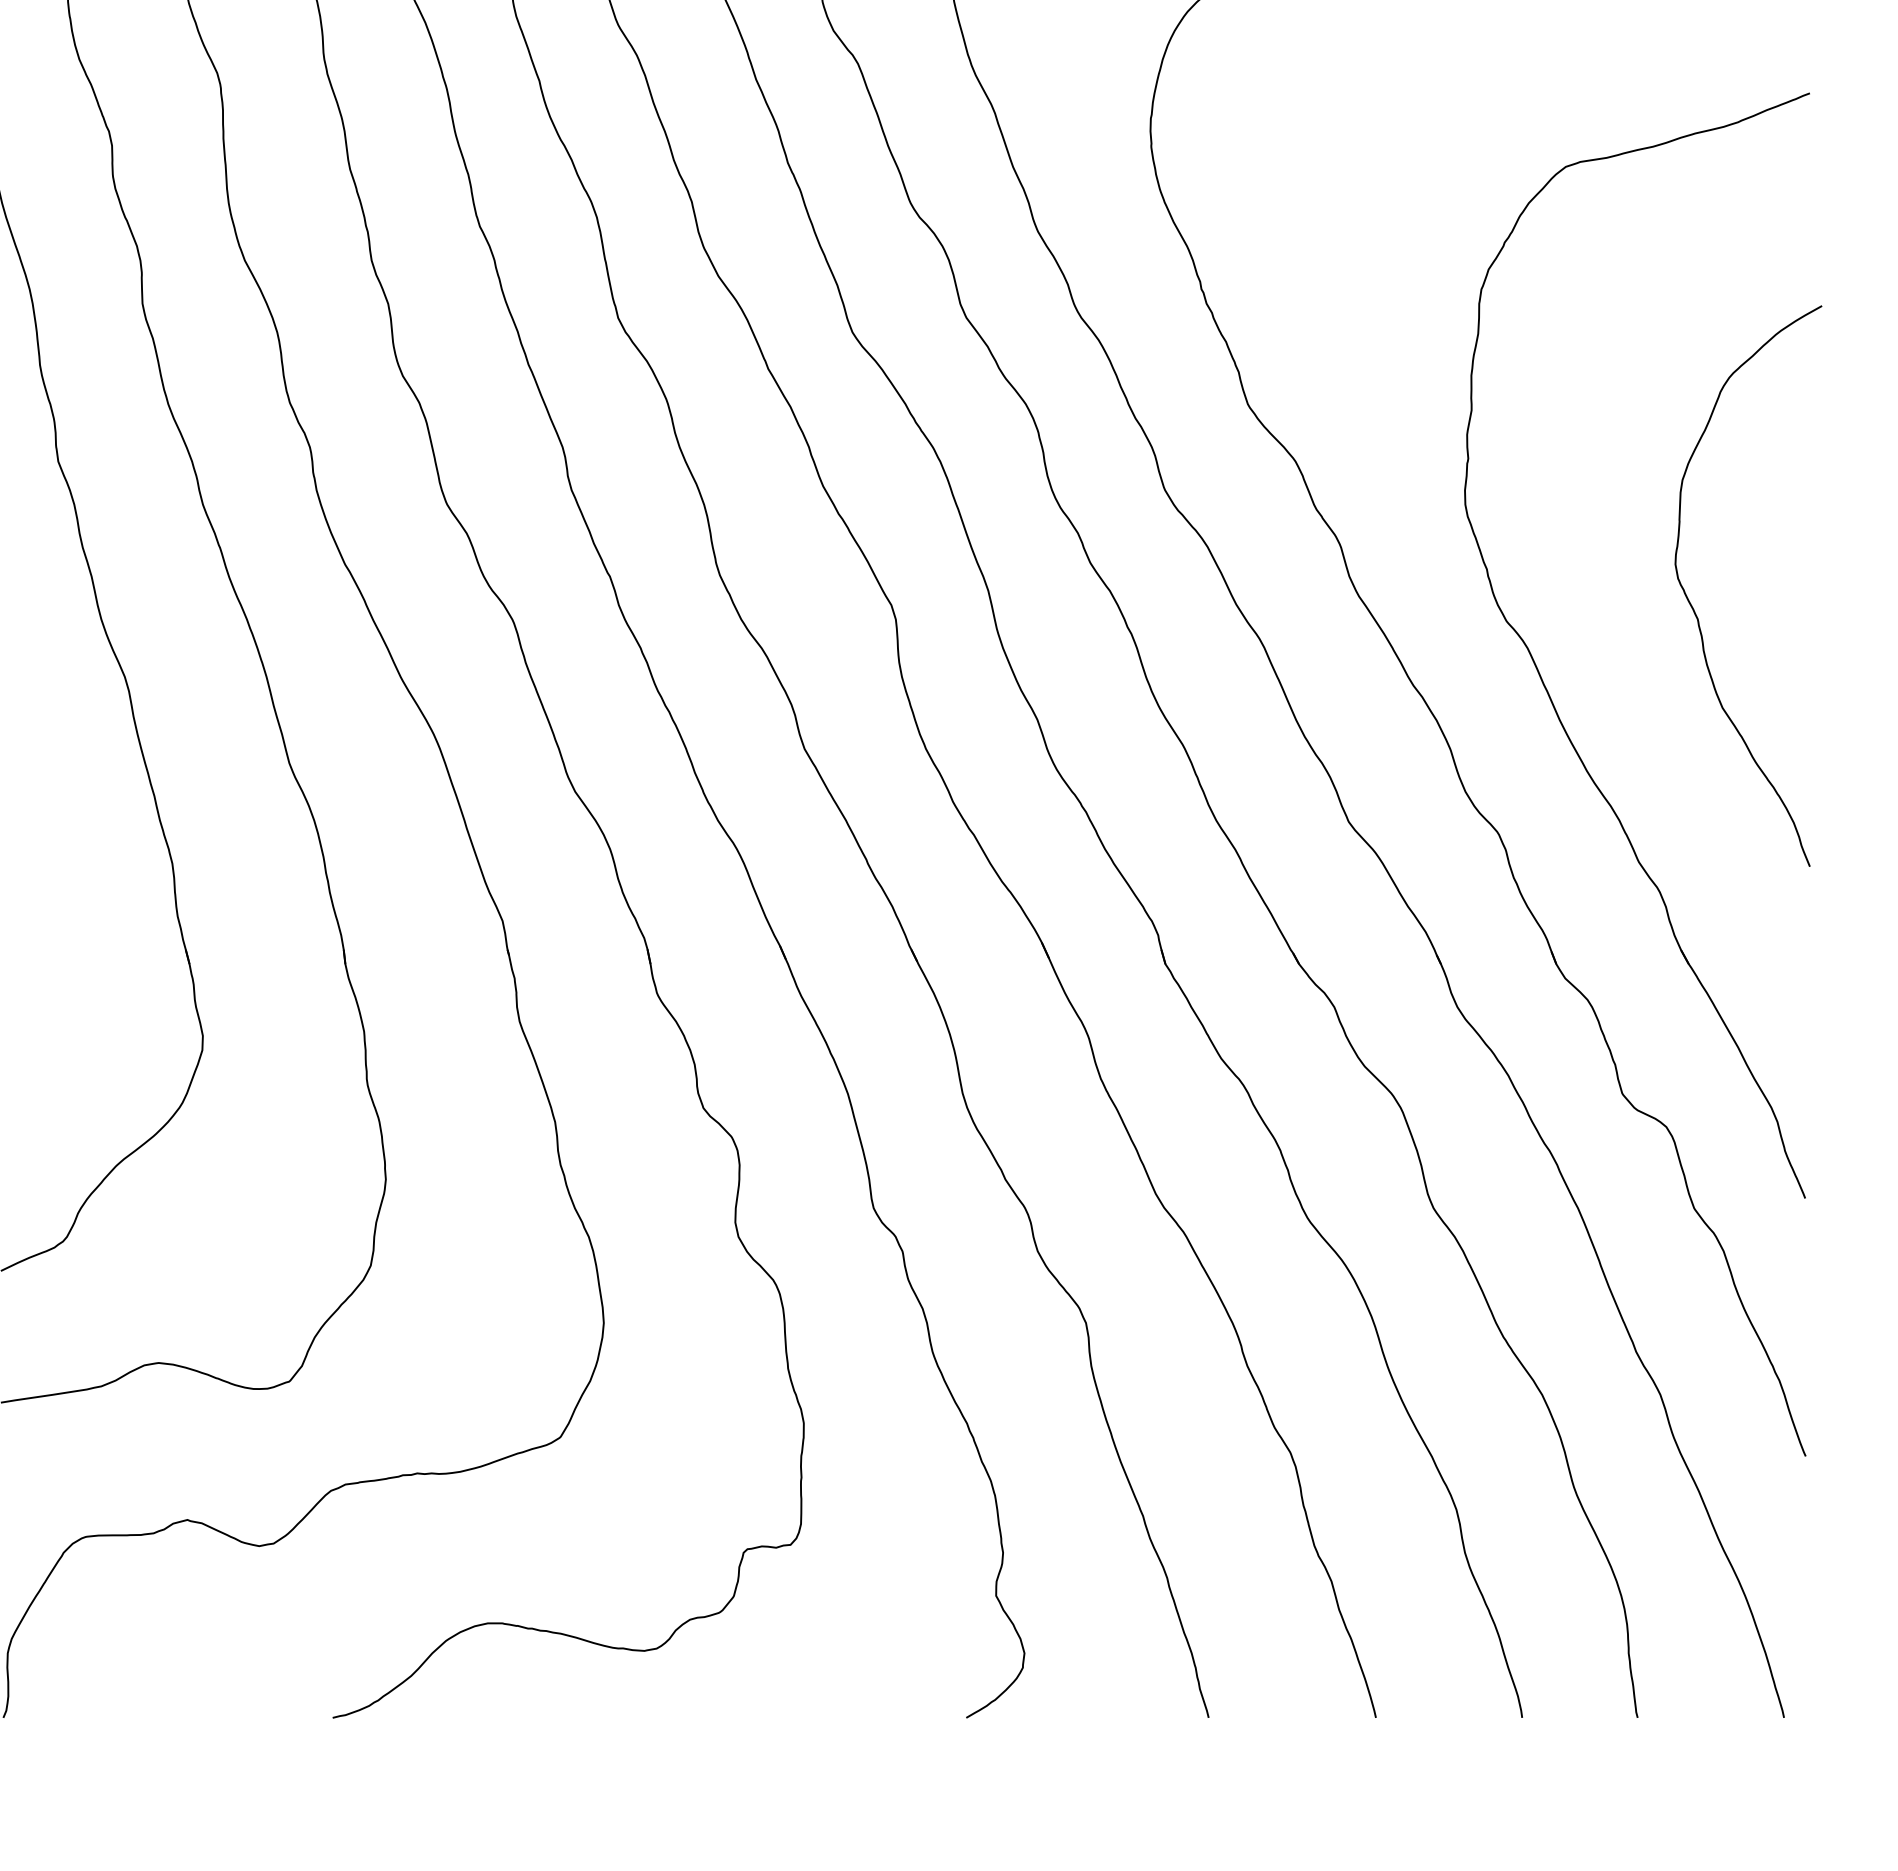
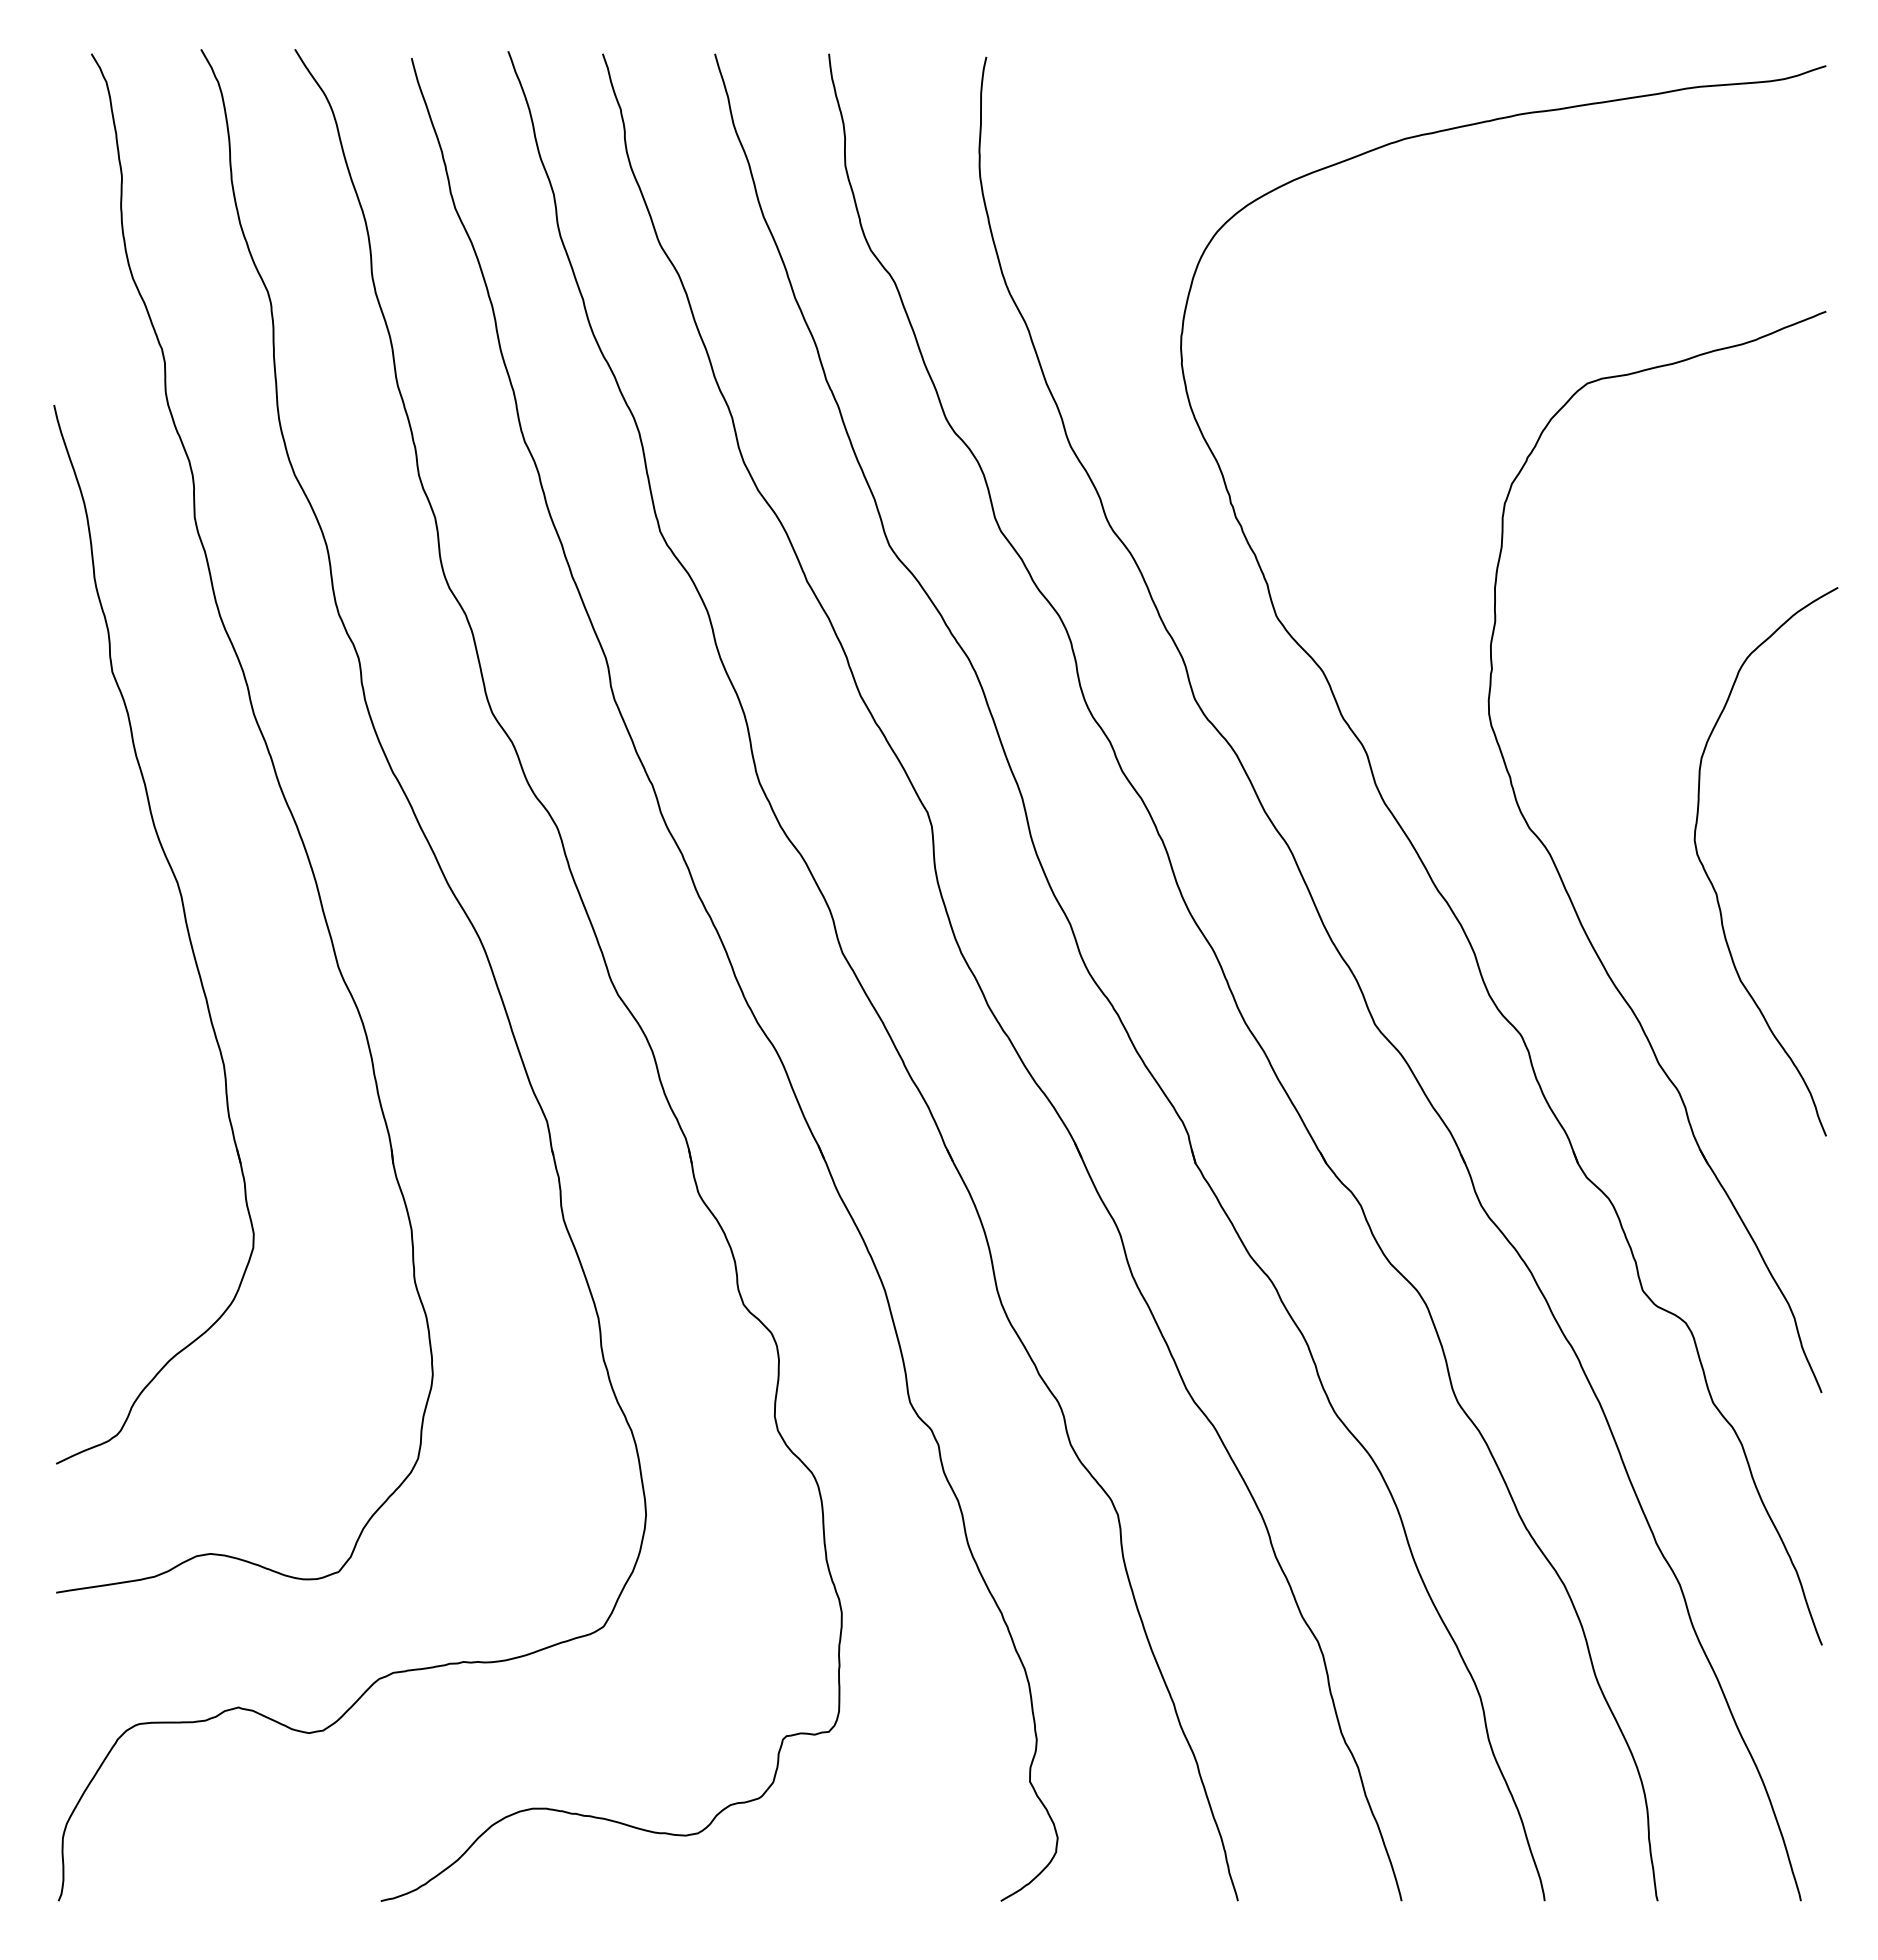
curve: (1694, 609) -> (1713, 884), moved

